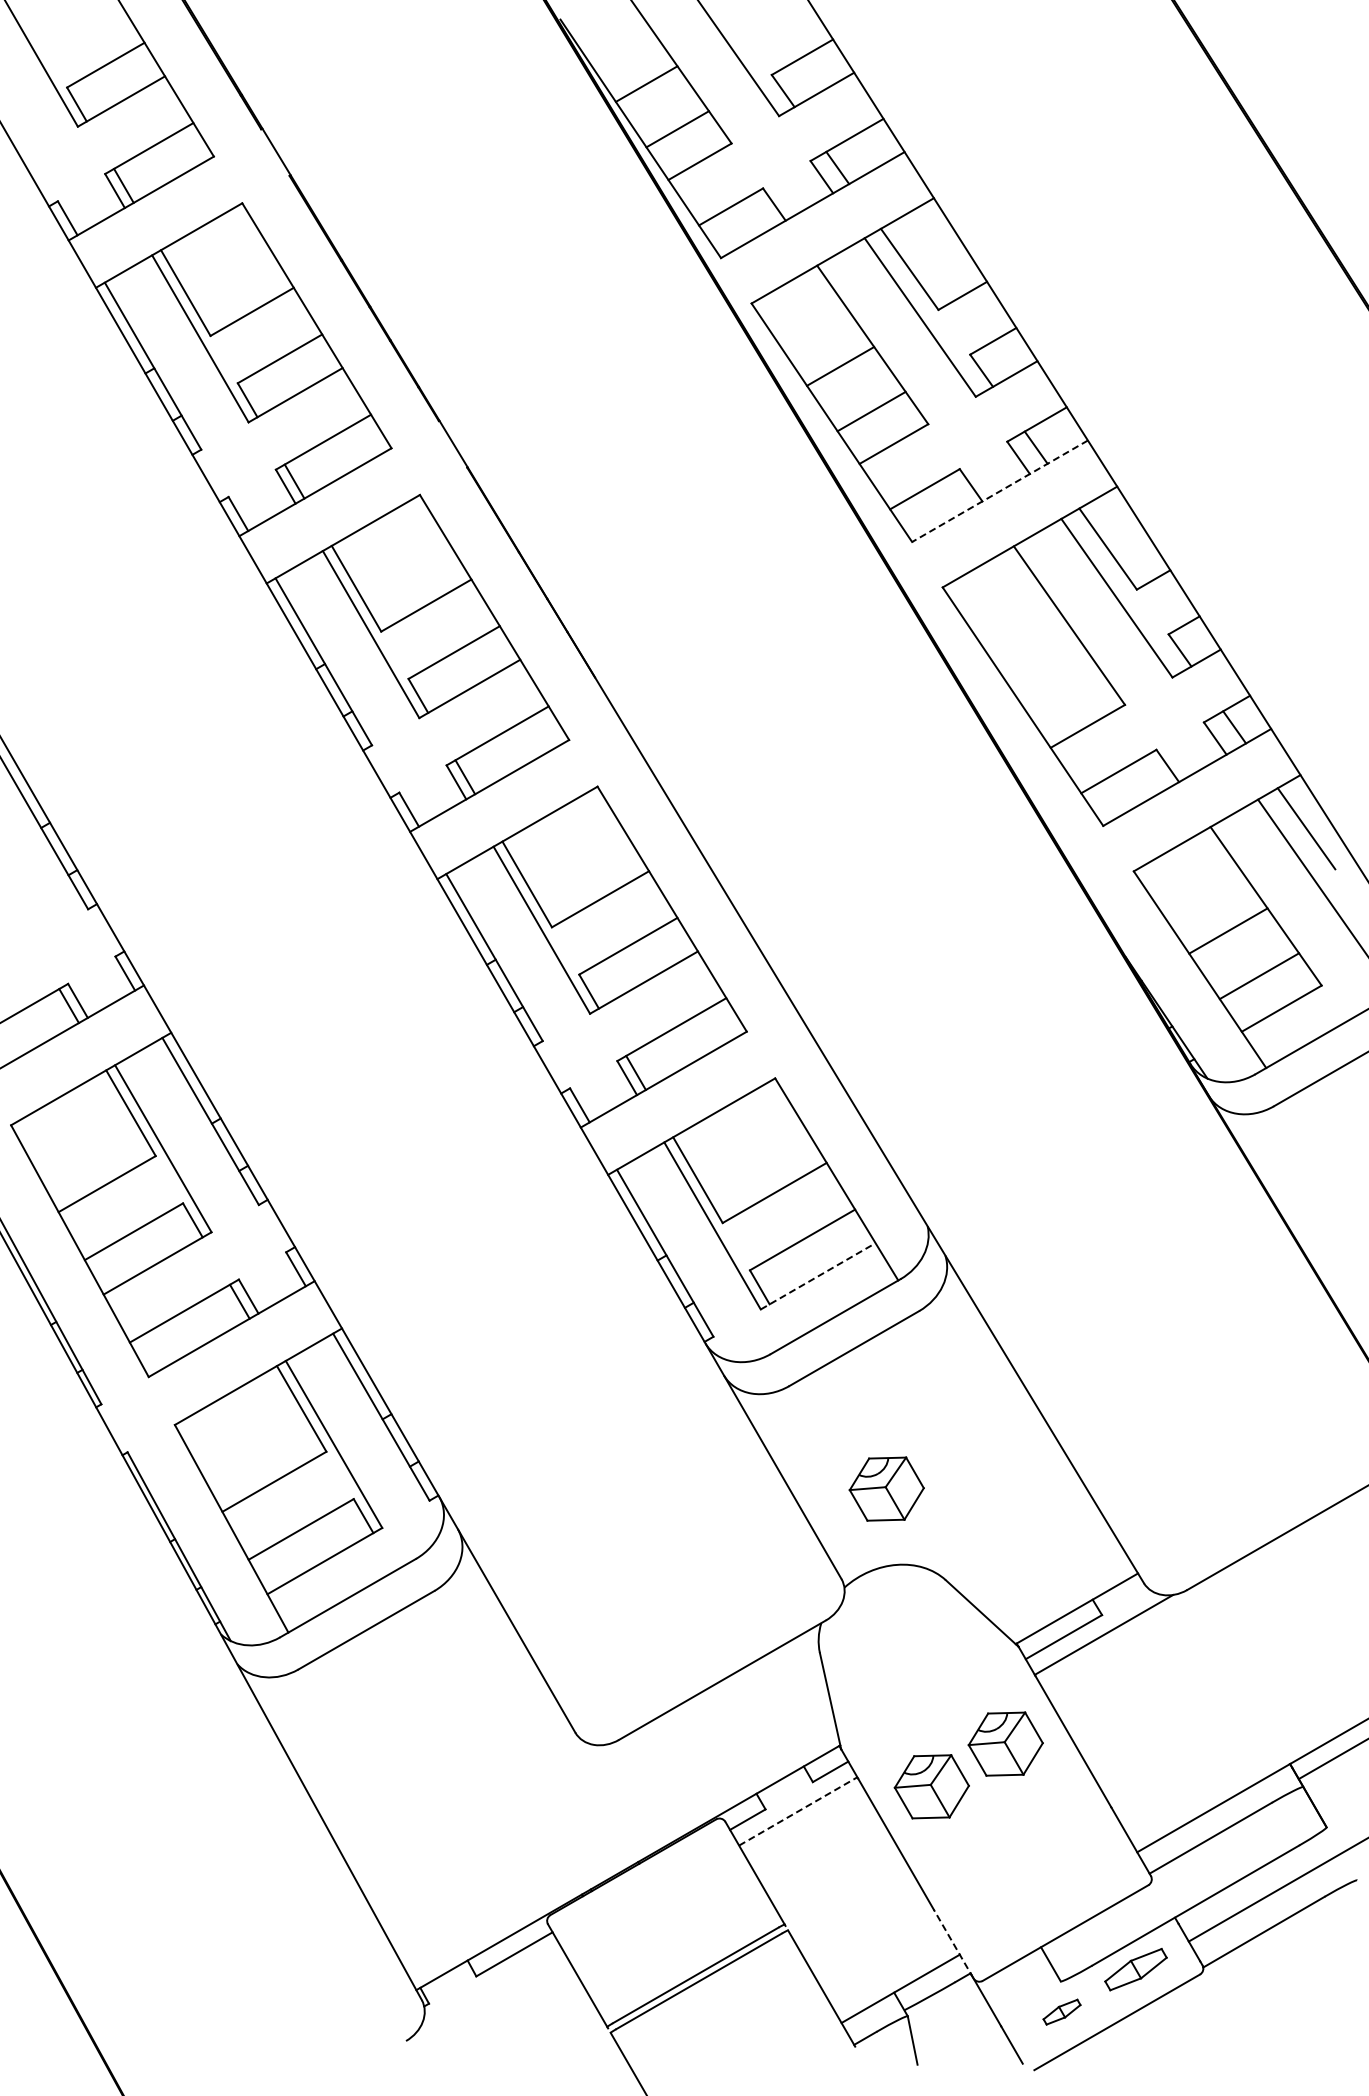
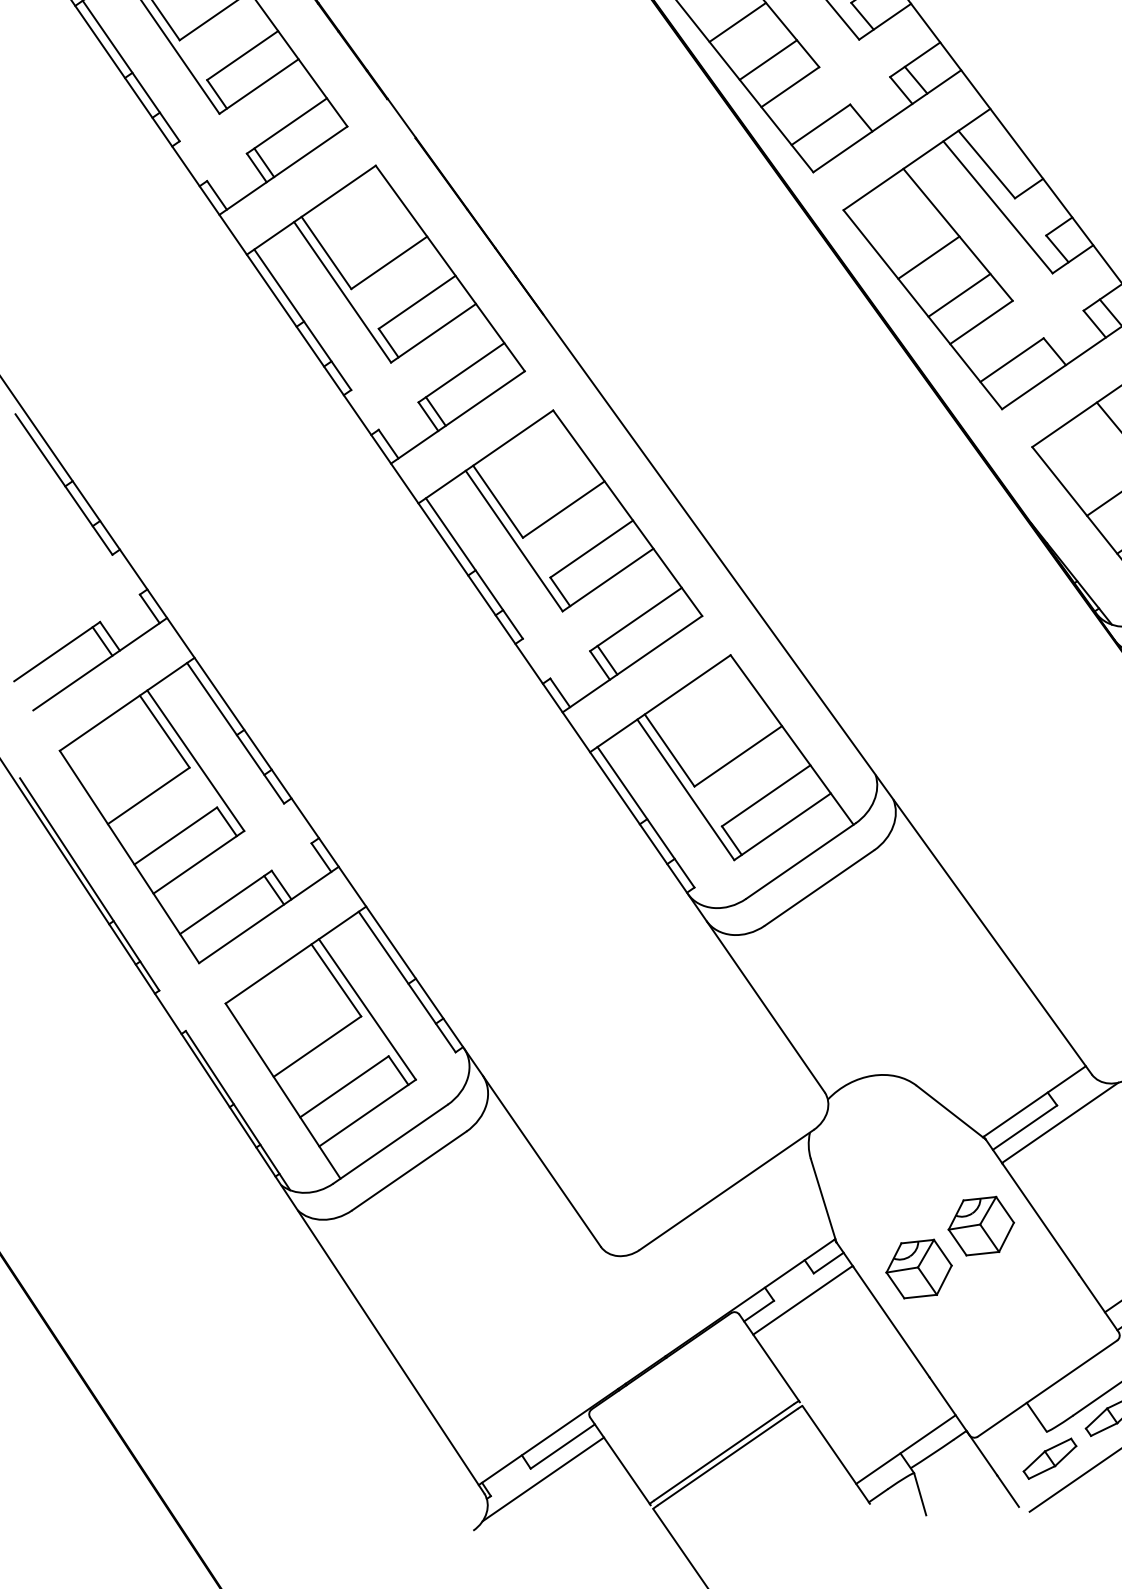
line: (999, 491) -> (886, 121), dashed -> solid
line: (1034, 648) -> (928, 257), added
line: (1065, 693) -> (959, 295), added
line: (818, 1276) -> (782, 826), dashed -> solid
part: (886, 1488) -> (857, 1009), removed
line: (798, 1811) -> (803, 1300), dashed -> solid
line: (953, 1944) -> (949, 1406), dashed -> solid
line: (489, 1989) -> (543, 1479), added
part: (1061, 2011) -> (1049, 1458), size x1.67

